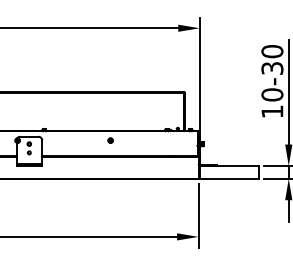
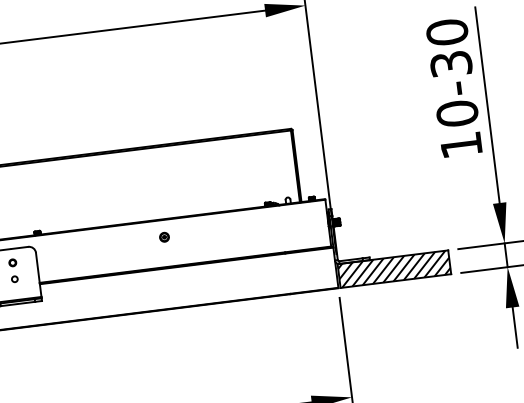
hatch: (228, 172) -> (393, 269), added

